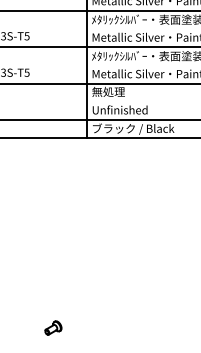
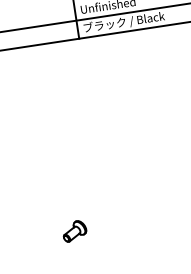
part: (53, 327) -> (74, 230), size x1.43

